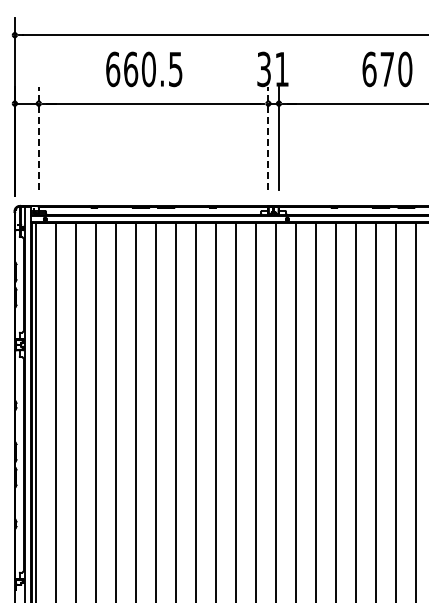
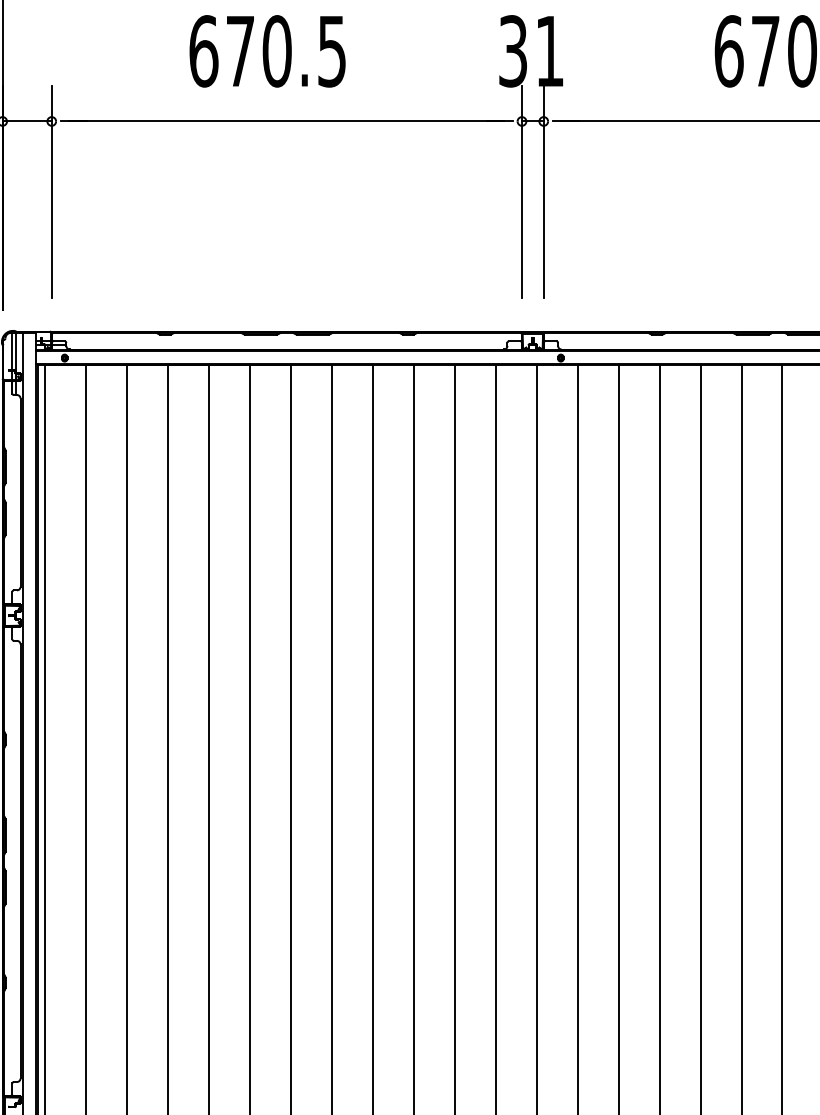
text: (131, 69) -> (241, 51), 660.5 -> 670.5
line: (38, 138) -> (51, 192), dashed -> solid
line: (268, 138) -> (522, 192), dashed -> solid

